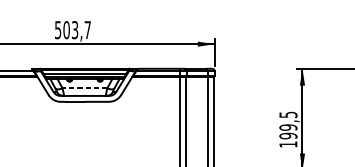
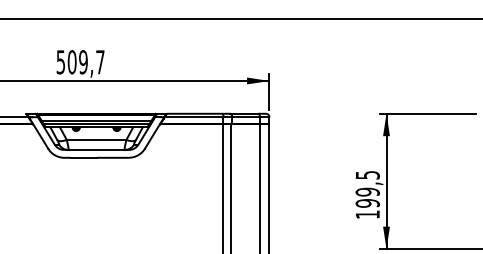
text: (75, 30) -> (83, 62), 503,7 -> 509,7
line: (84, 88) -> (96, 139), dashed -> solid

